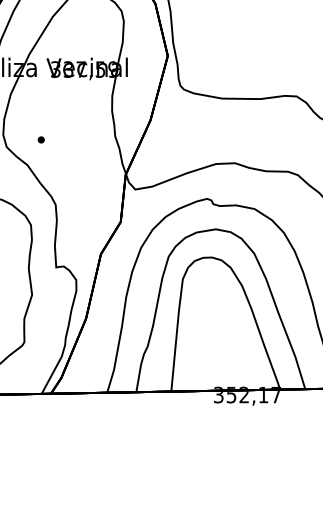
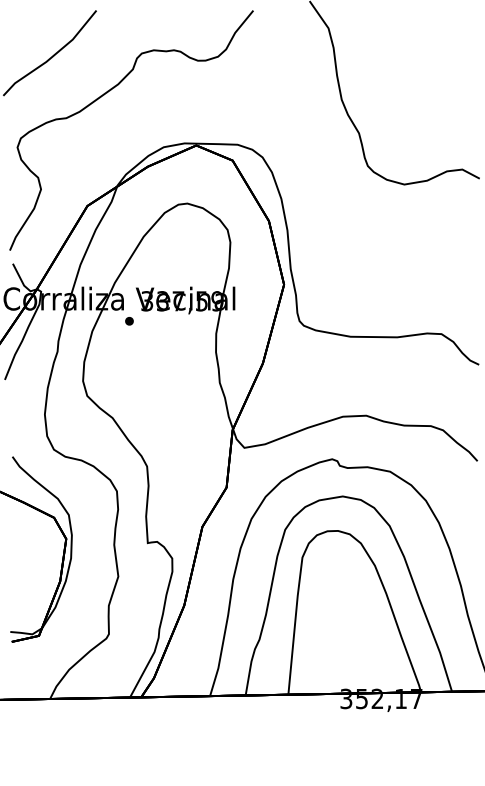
part: (41, 140) -> (129, 321), moved

